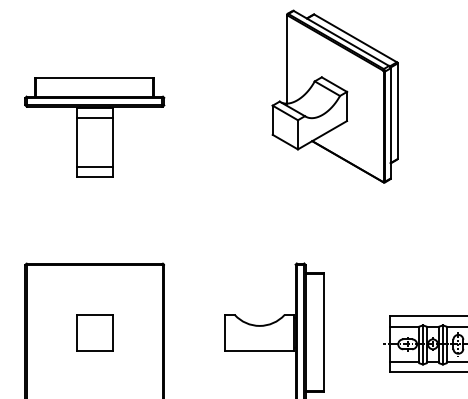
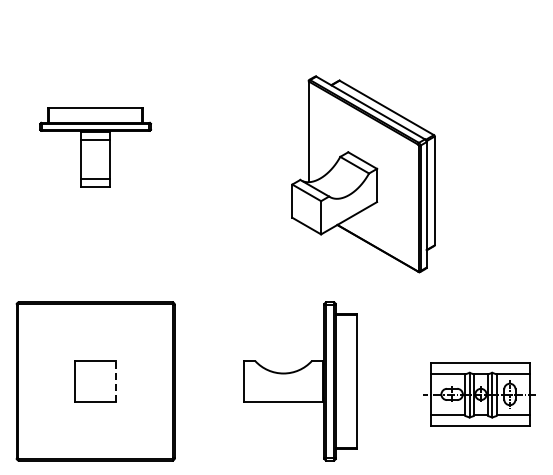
part: (335, 96) -> (363, 174), moved
part: (94, 127) -> (95, 147), size x0.7
line: (113, 332) -> (116, 380), solid -> dashed

